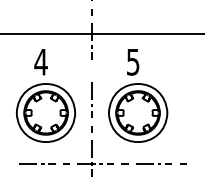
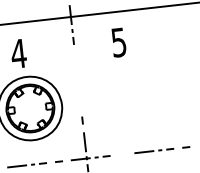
line: (91, 99) -> (78, 88), removed
part: (138, 112) -> (130, 96), removed
line: (124, 163) -> (121, 153), removed

